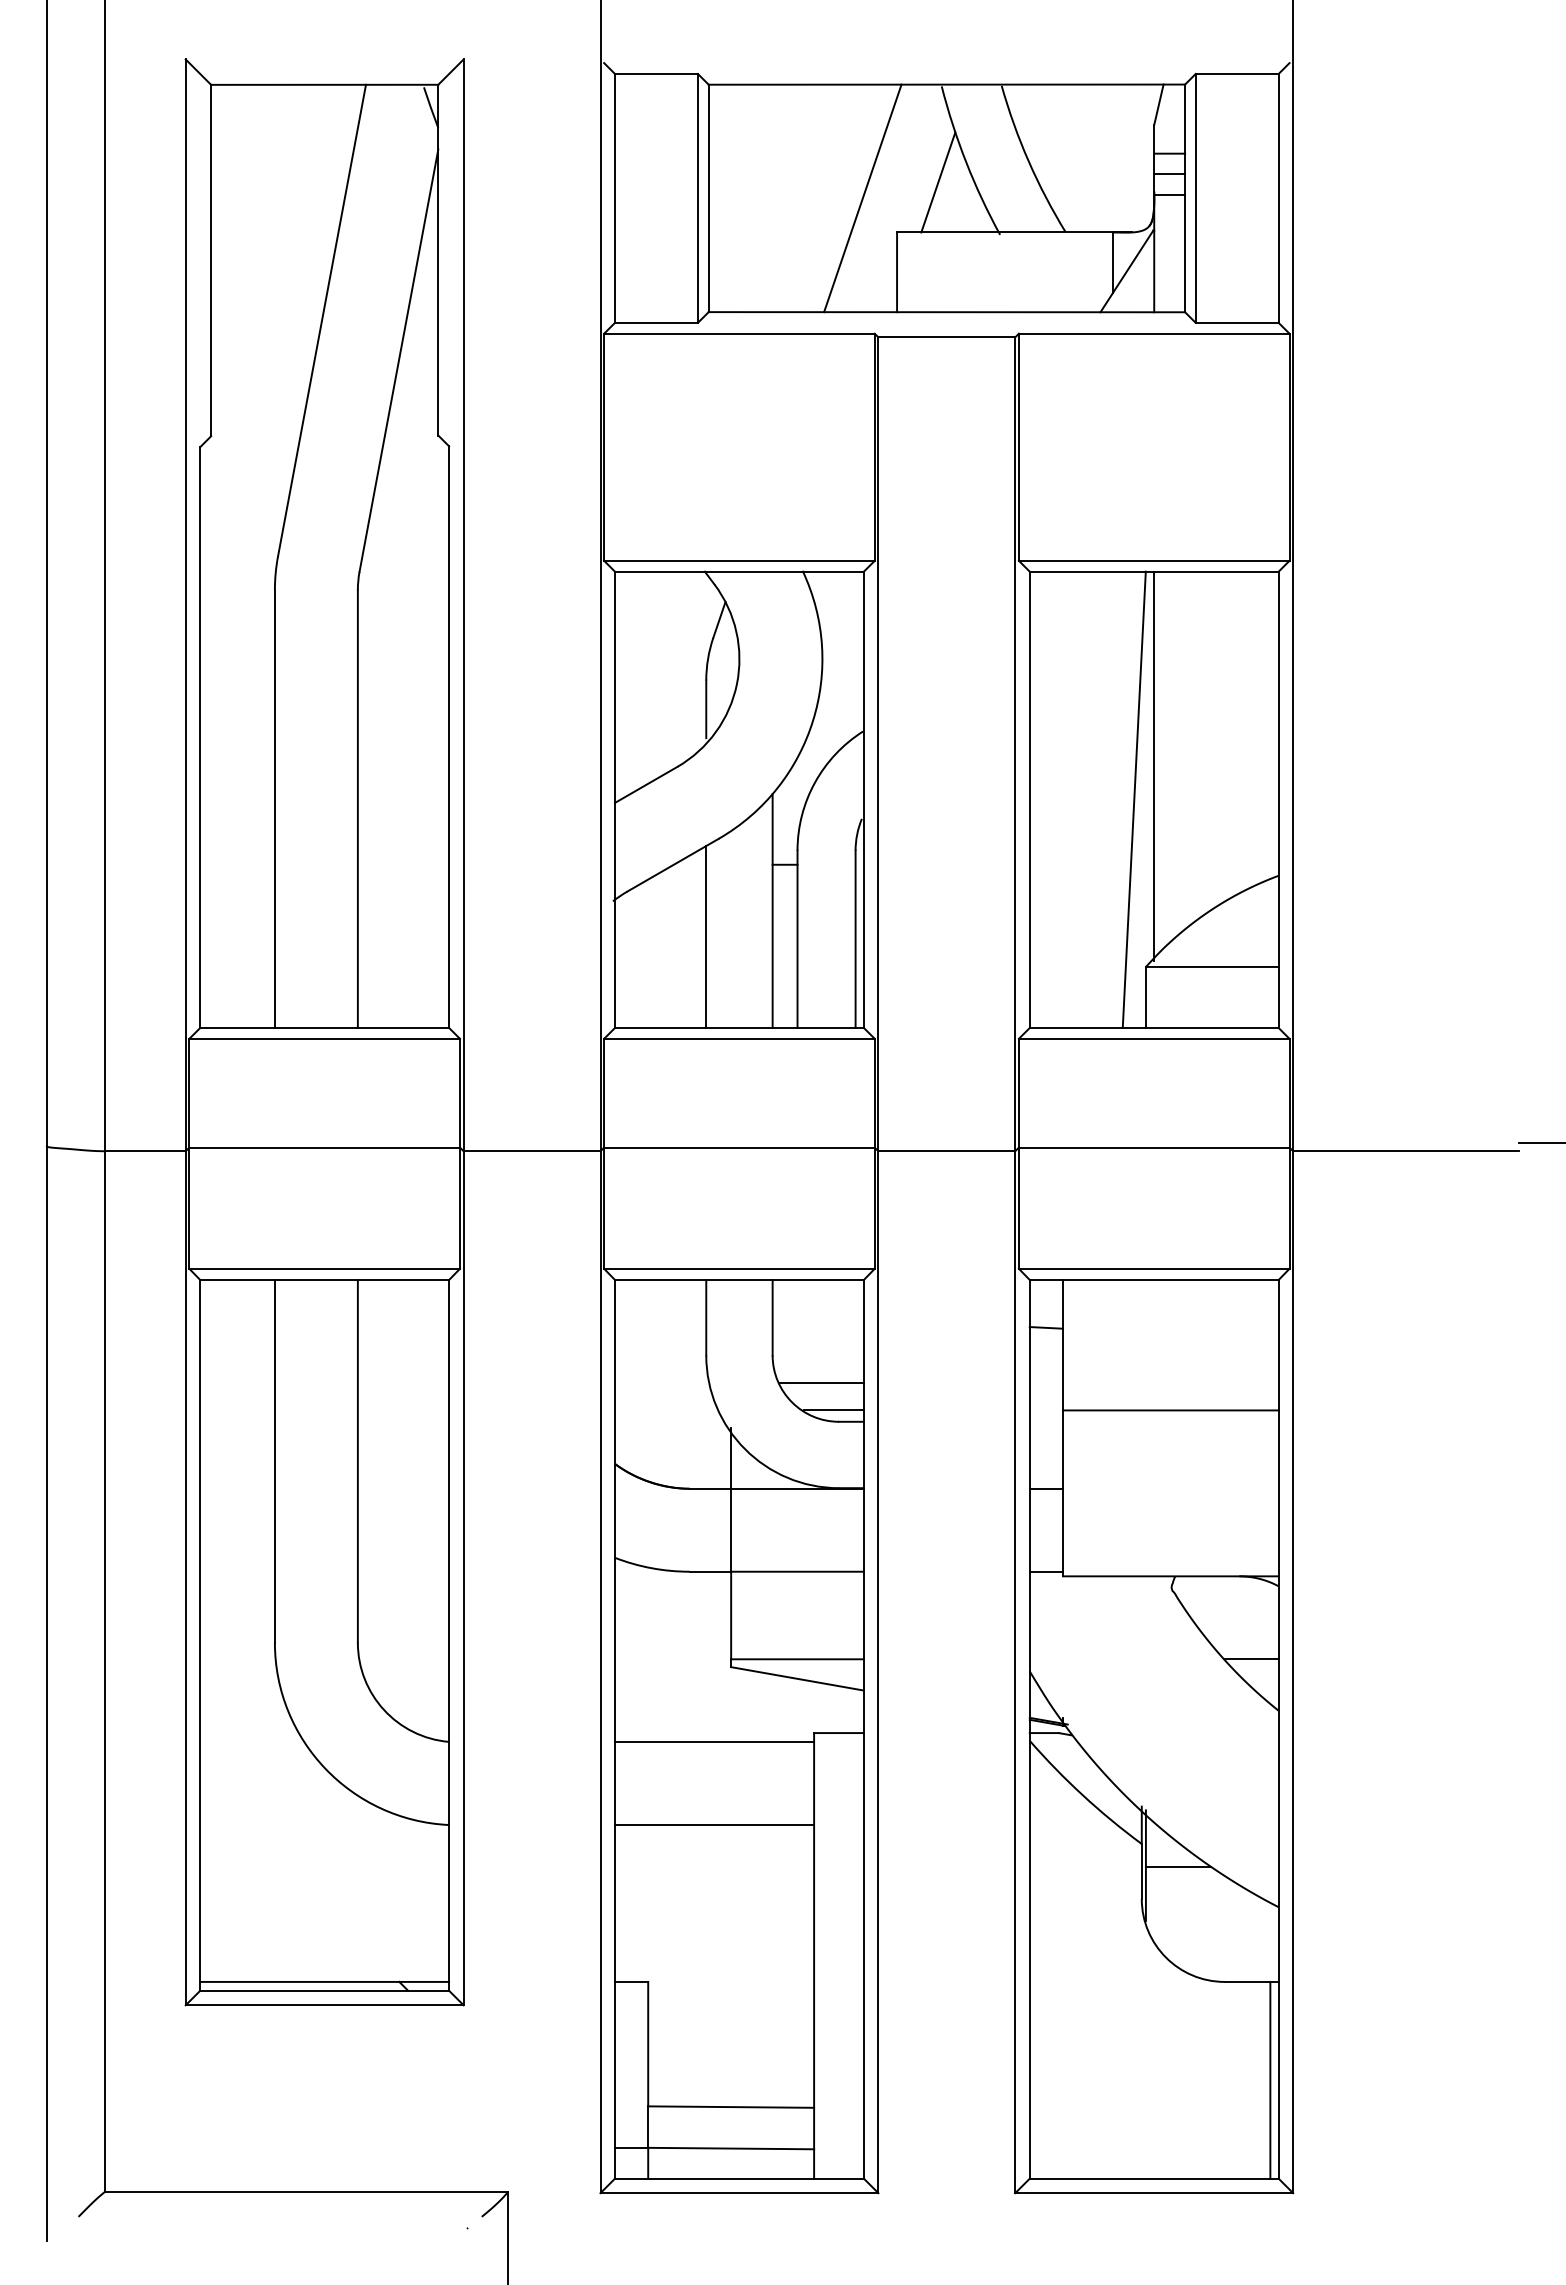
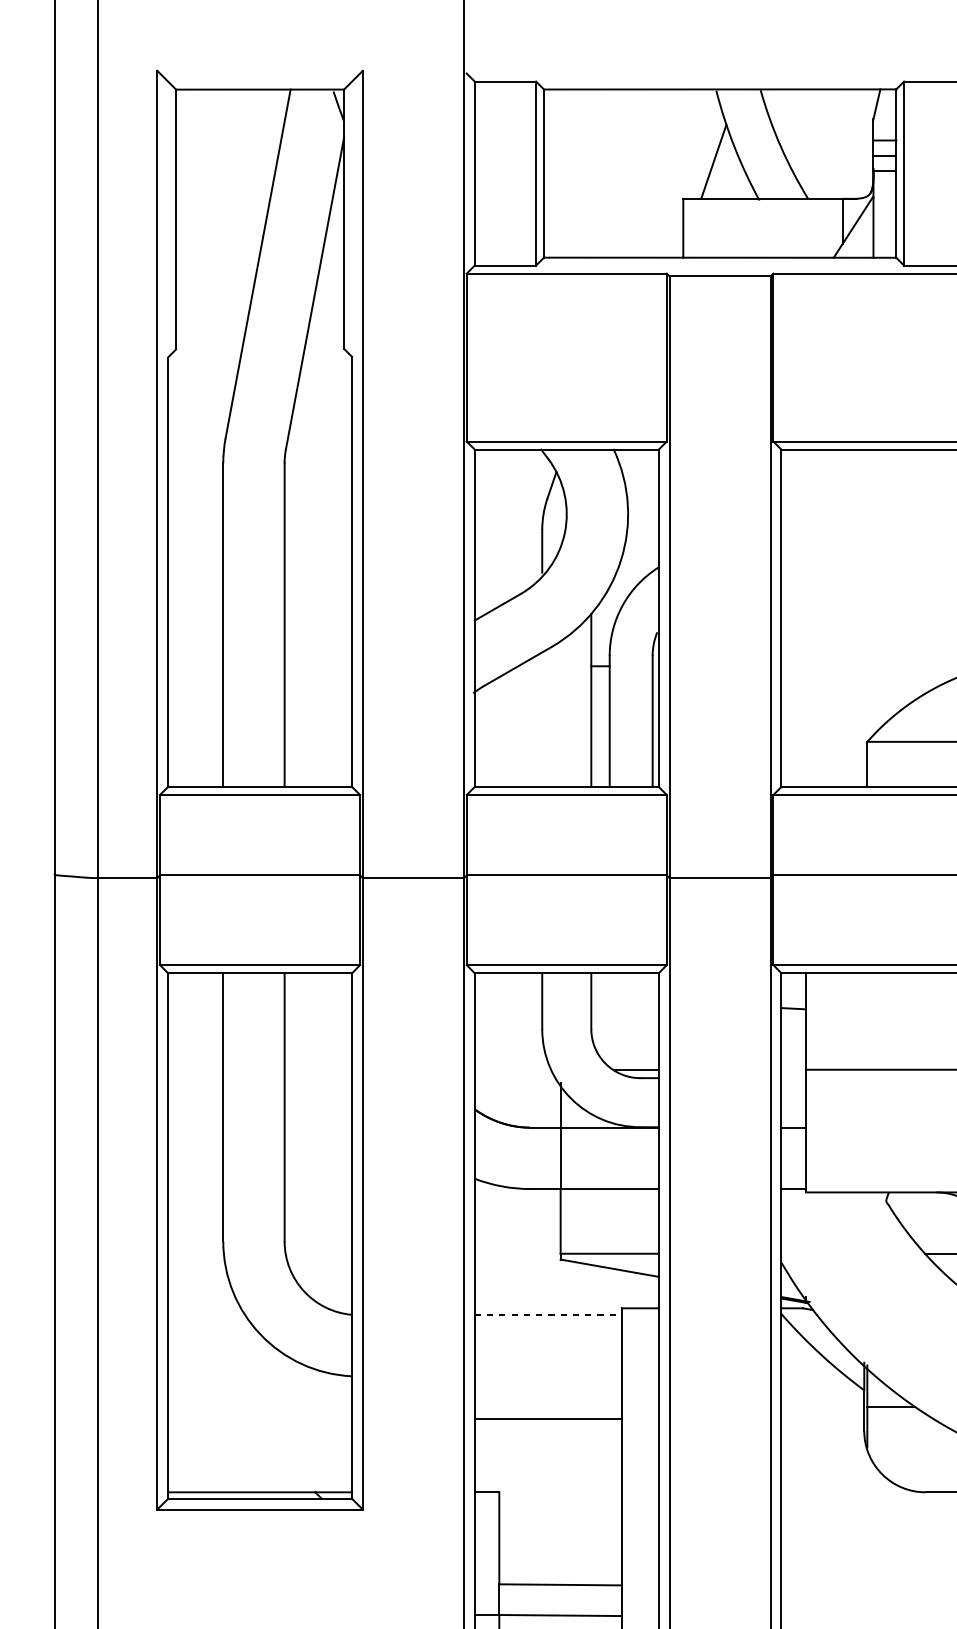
line: (862, 198) -> (657, 173), removed
line: (1154, 766) -> (873, 593), removed
line: (1133, 799) -> (858, 618), removed
line: (706, 936) -> (542, 719), removed
line: (820, 1383) -> (626, 1049), removed
line: (714, 1742) -> (548, 1315), solid -> dashed
line: (714, 1825) -> (548, 1419), moved

